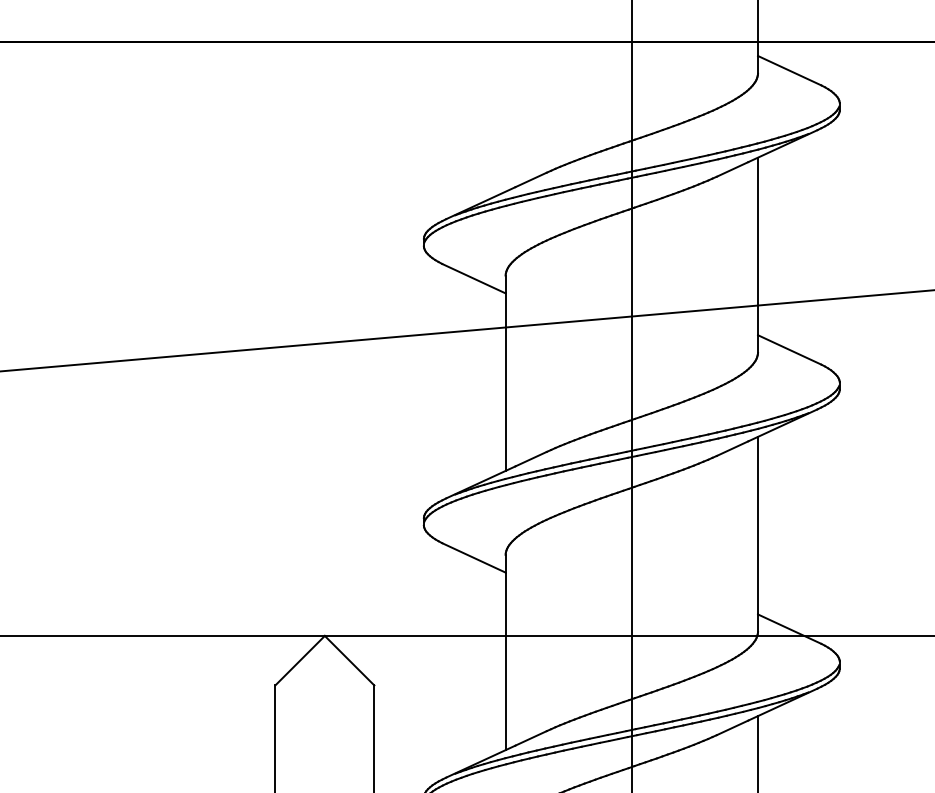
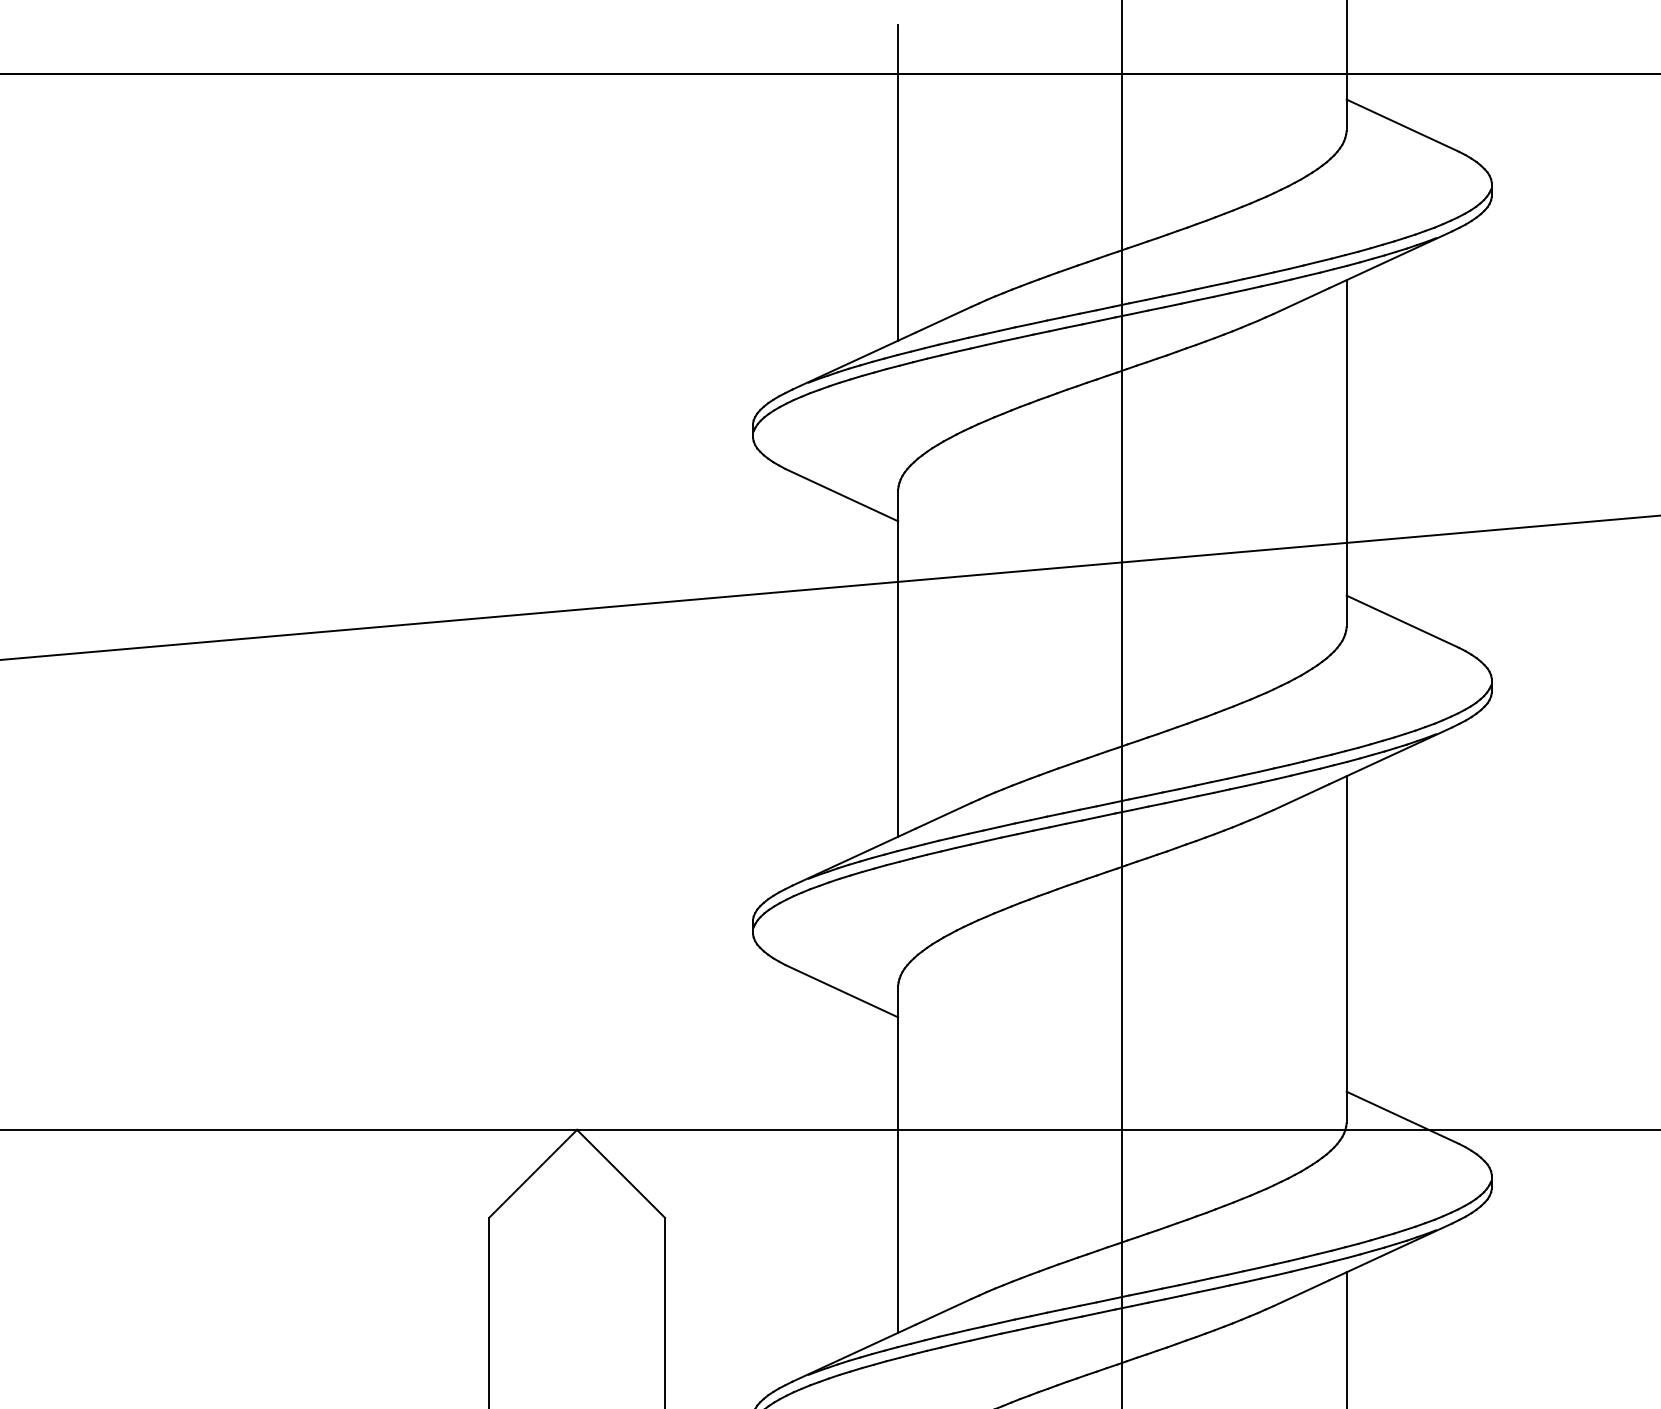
line: (505, 102) -> (898, 182), added

